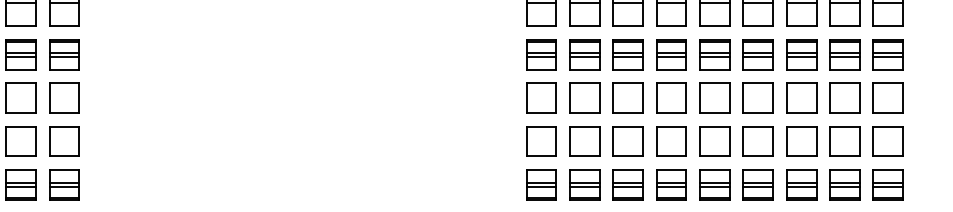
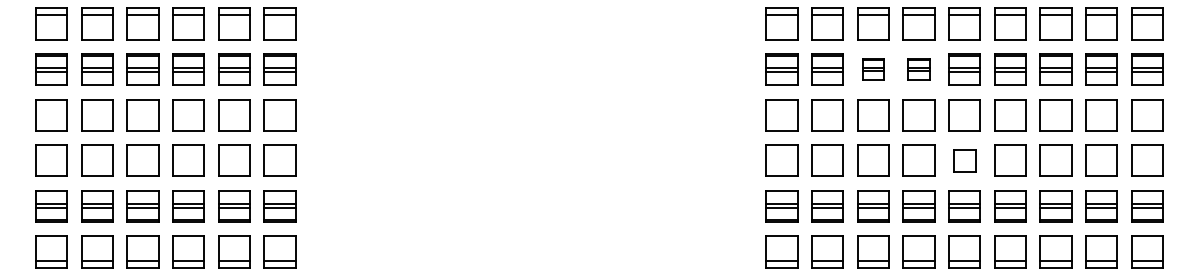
part: (628, 54) -> (873, 69), size x0.7
part: (670, 54) -> (918, 69), size x0.7
part: (714, 141) -> (964, 160), size x0.7

